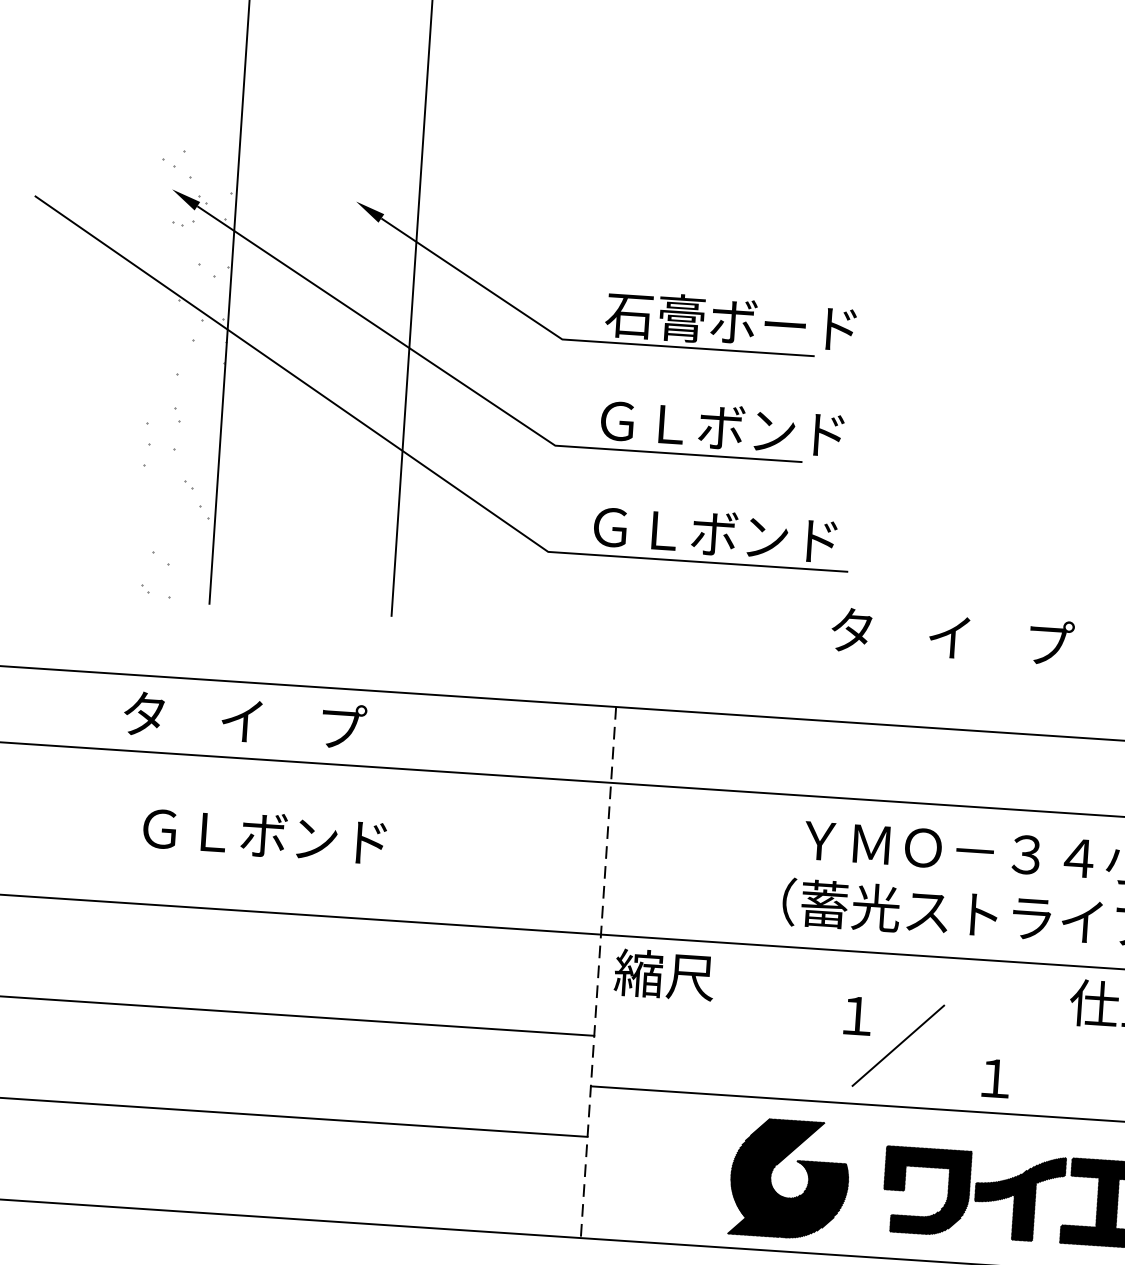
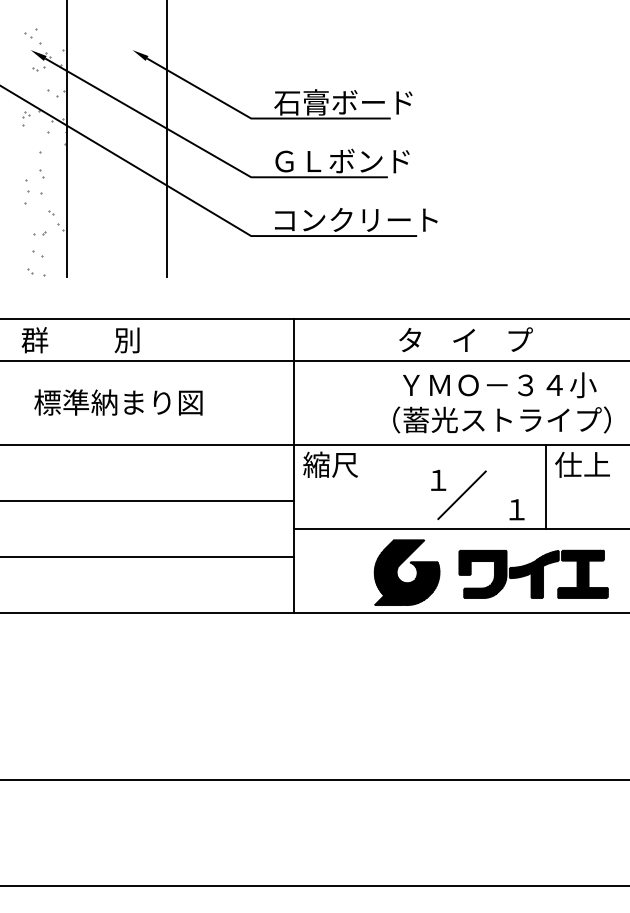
part: (156, 312) -> (26, 118), added
part: (165, 521) -> (39, 233), added
text: (740, 534) -> (356, 219), ＧＬボンド -> コンクリート
text: (951, 635) -> (465, 339), moved
text: (243, 721) -> (89, 340), タ    イ    プ -> 群          別
text: (288, 836) -> (118, 402), ＧＬボンド -> 標準納まり図
line: (599, 971) -> (294, 465), dashed -> solid
line: (1052, 1040) -> (546, 486), added

